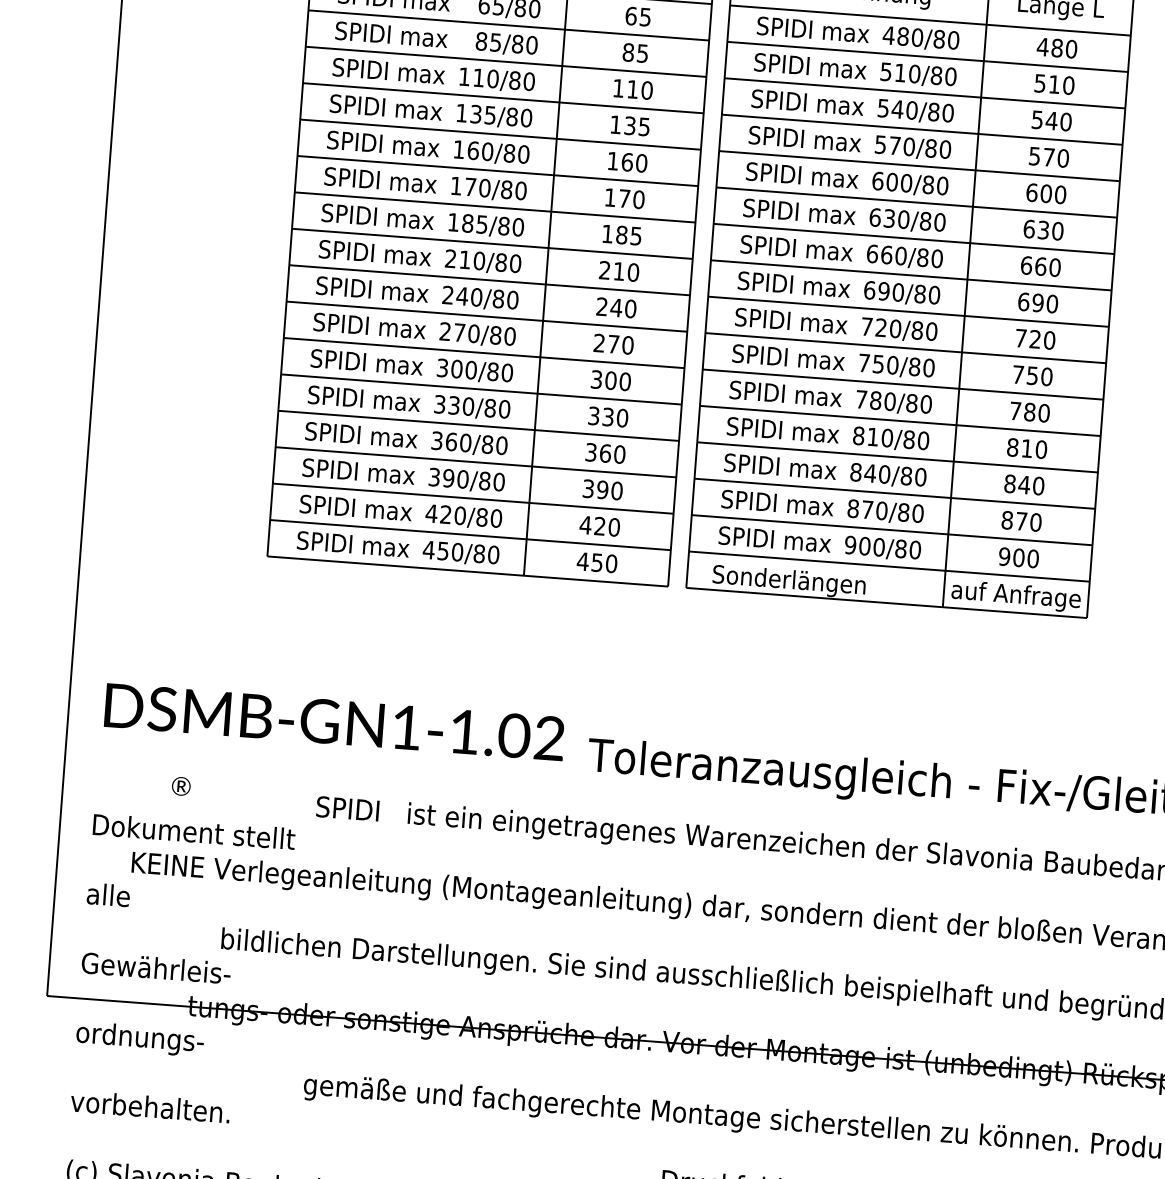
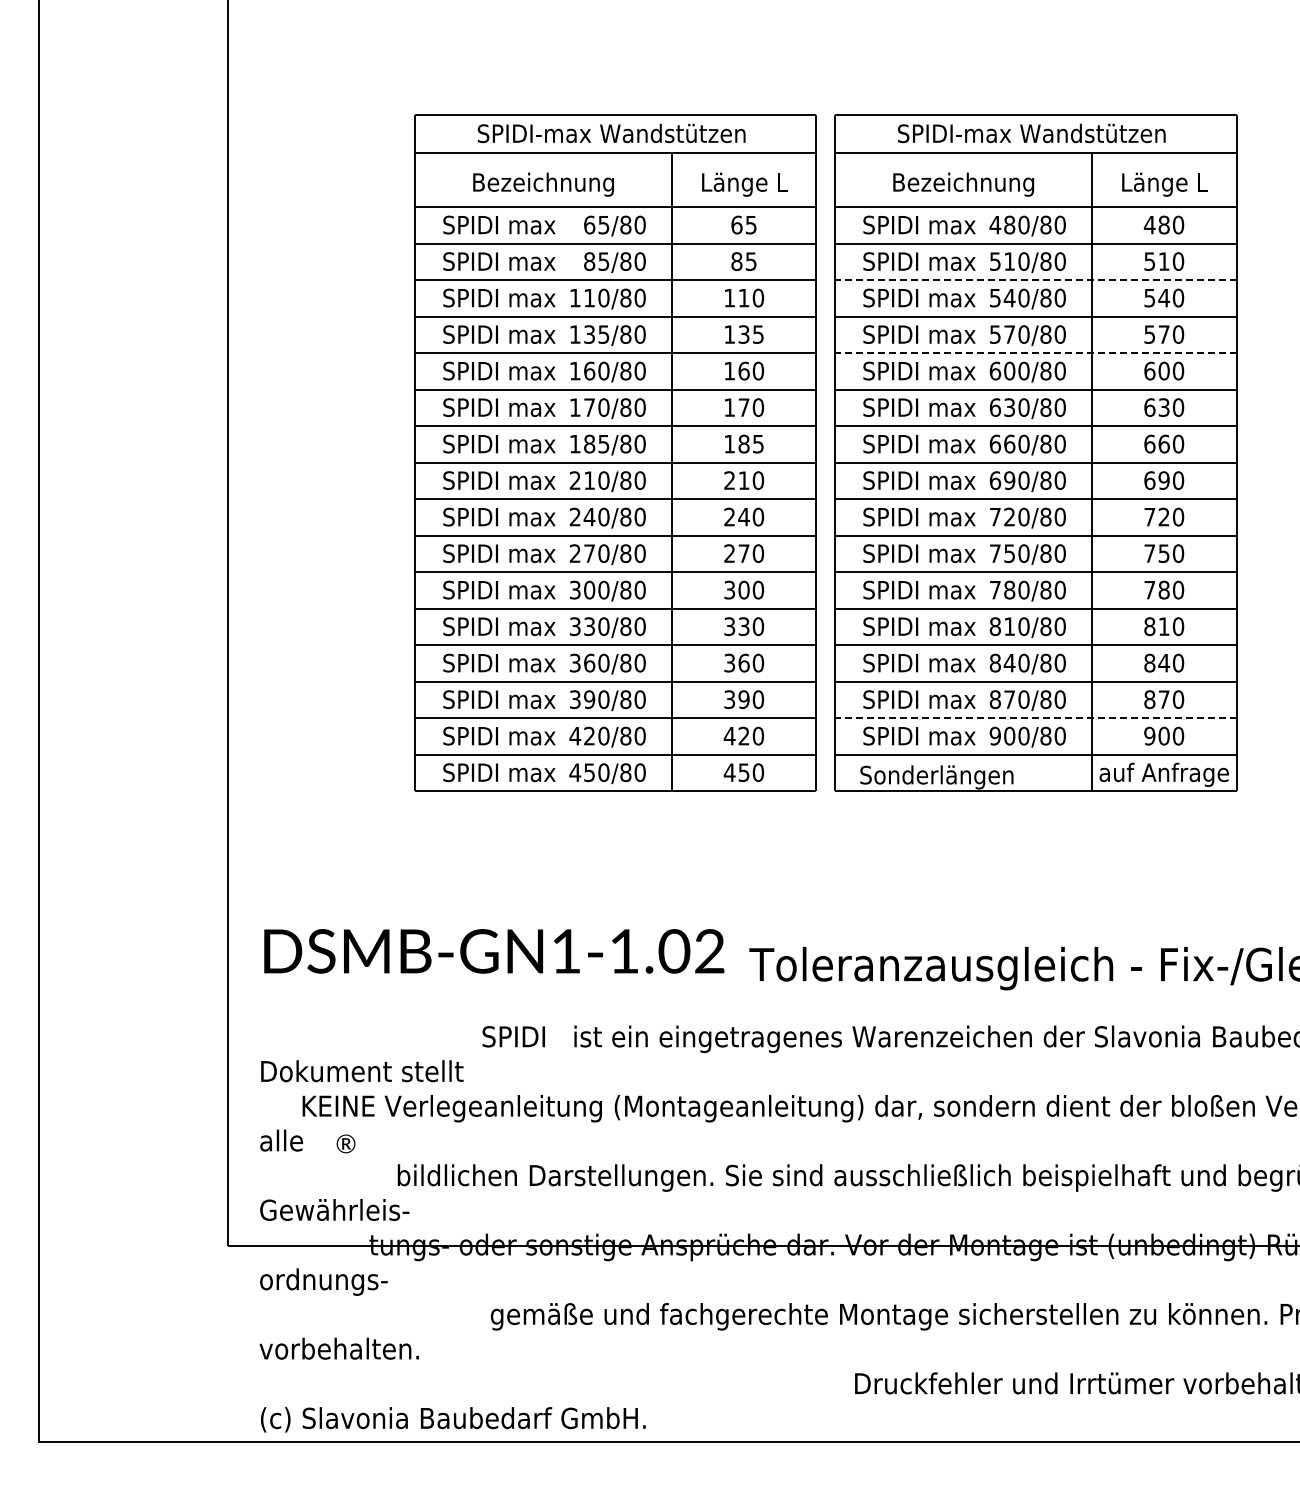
line: (924, 93) -> (1035, 280), solid -> dashed
line: (919, 166) -> (1035, 353), solid -> dashed
line: (891, 530) -> (1035, 718), solid -> dashed
text: (180, 785) -> (345, 1143), moved

